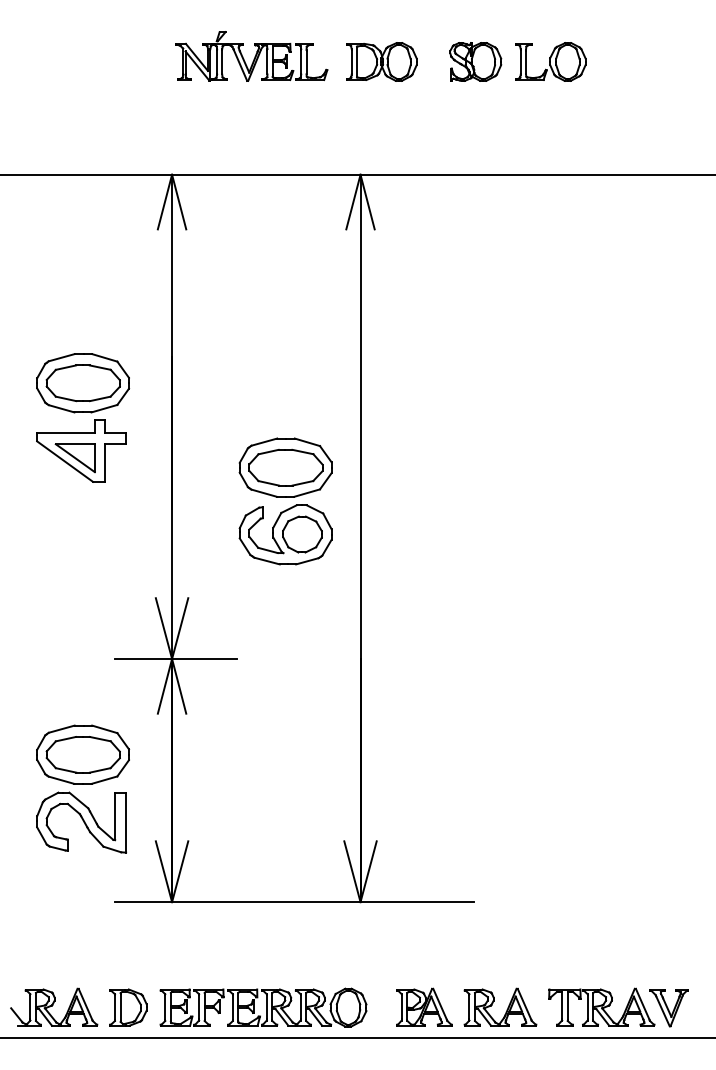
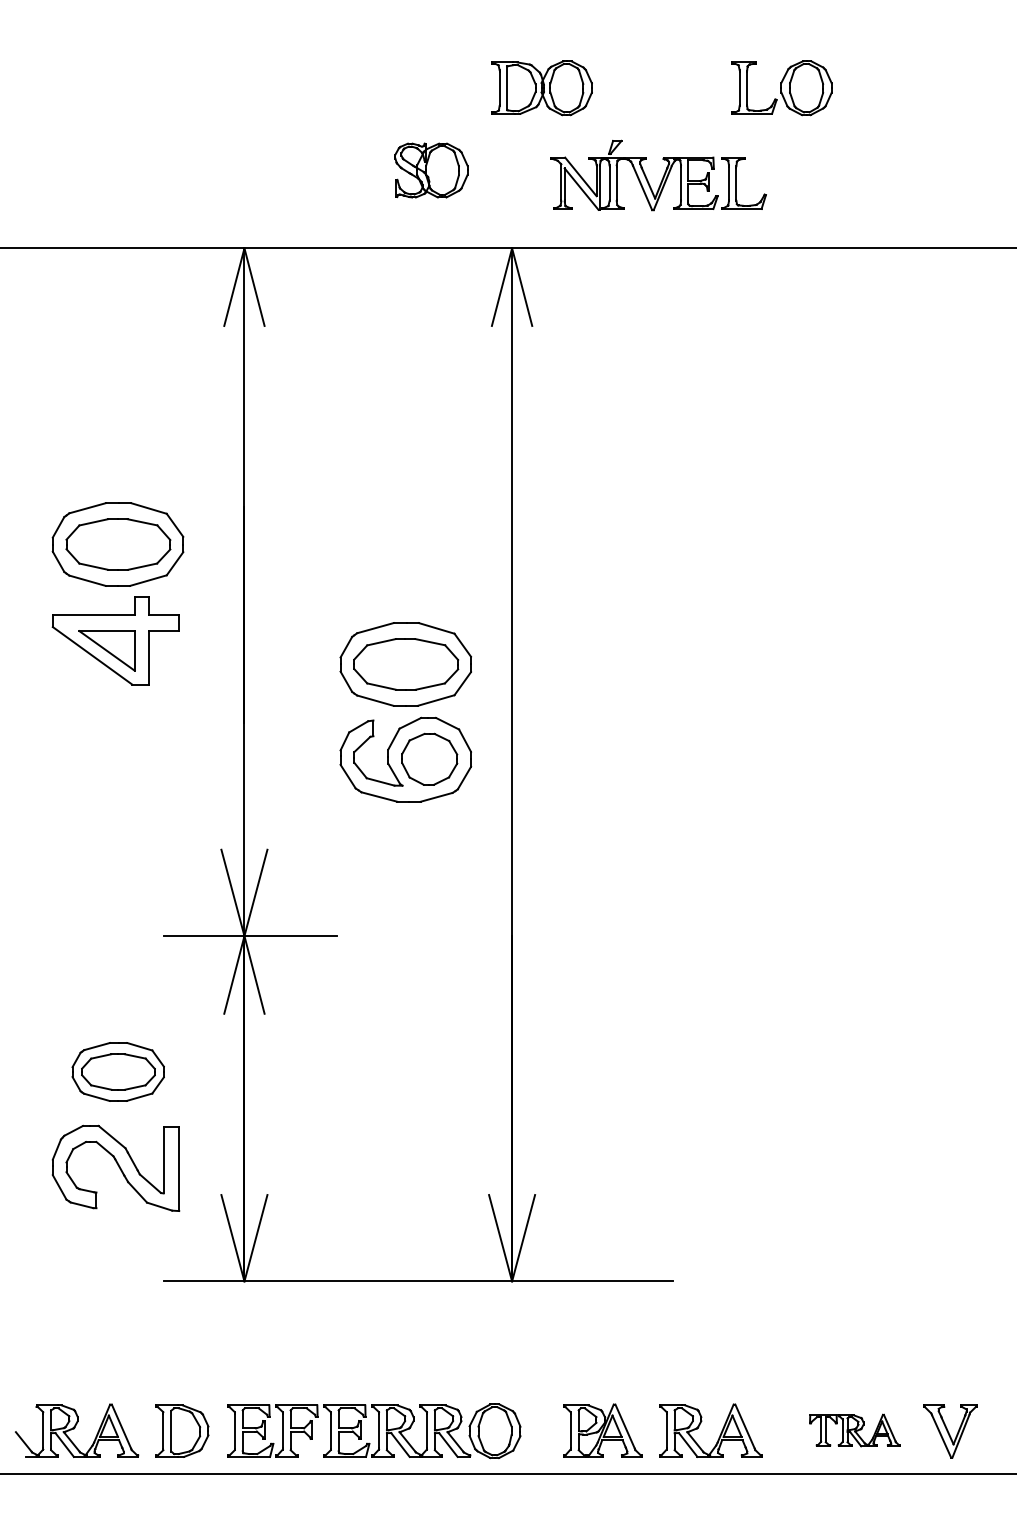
part: (251, 56) -> (658, 175), moved
part: (475, 61) -> (431, 169), moved
part: (83, 754) -> (118, 1071), size x0.7
part: (601, 1006) -> (854, 1429), size x0.6

